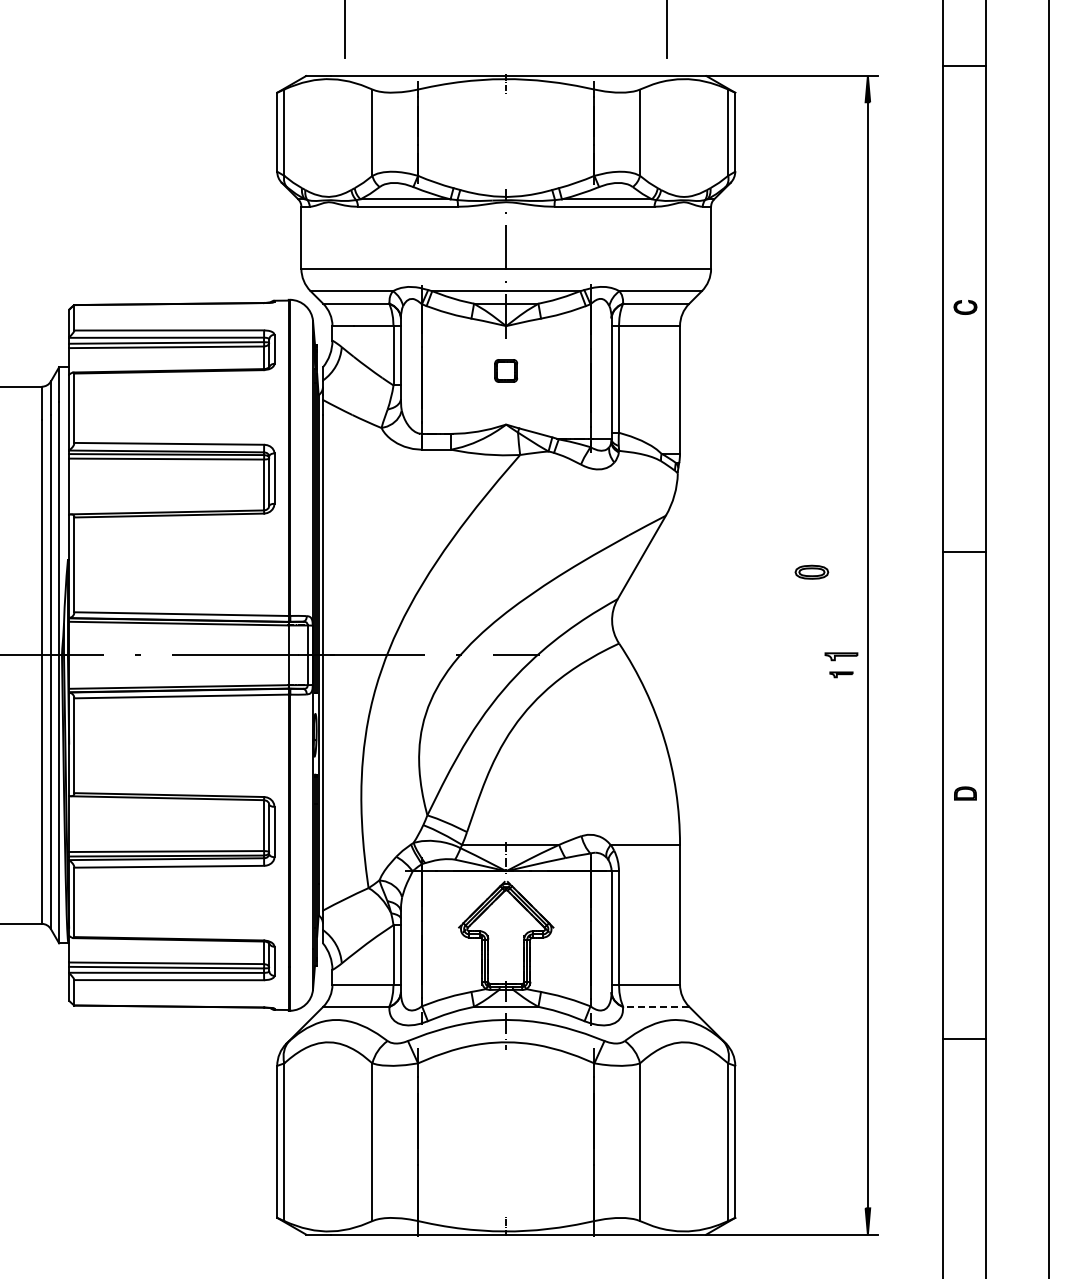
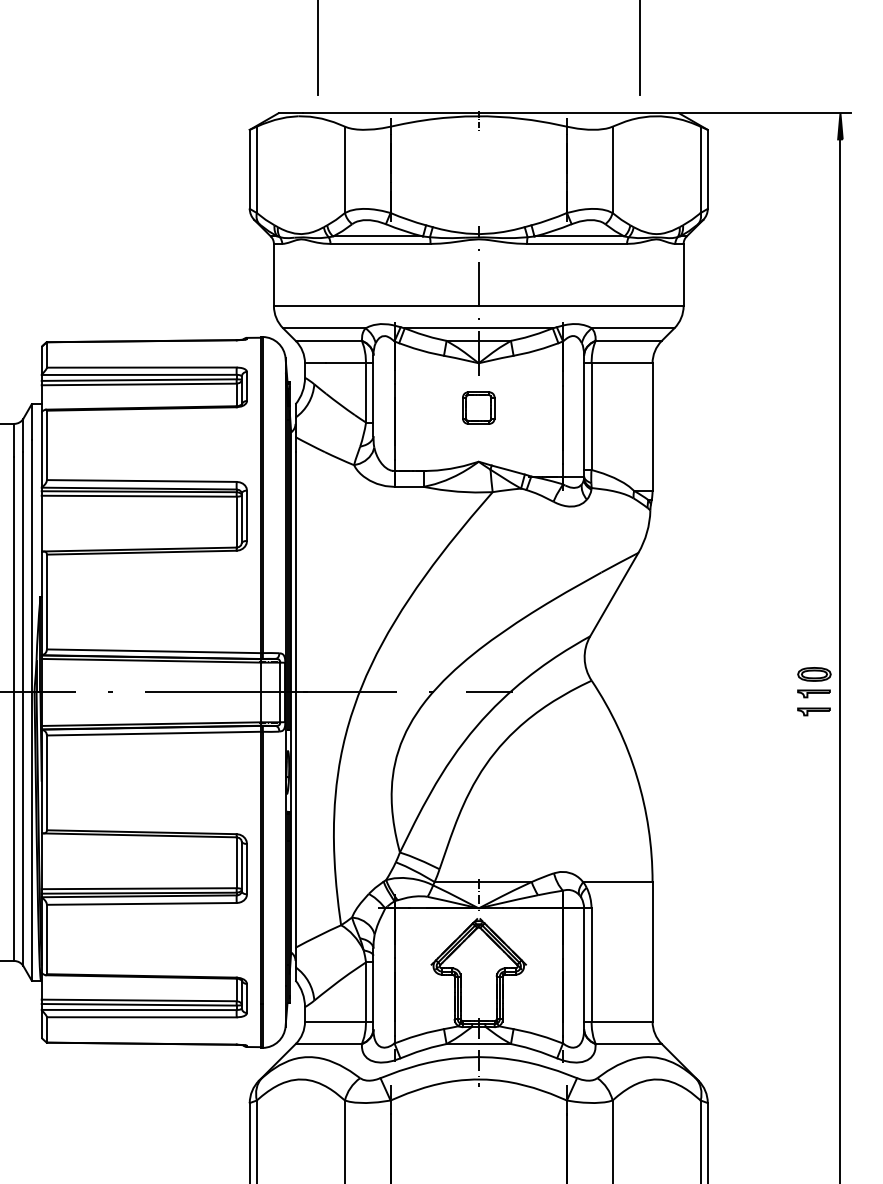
part: (505, 370) -> (478, 407), size x1.43
part: (811, 571) -> (814, 673), moved
part: (841, 674) -> (814, 711), size x1.43
line: (655, 1006) -> (628, 1043), dashed -> solid

